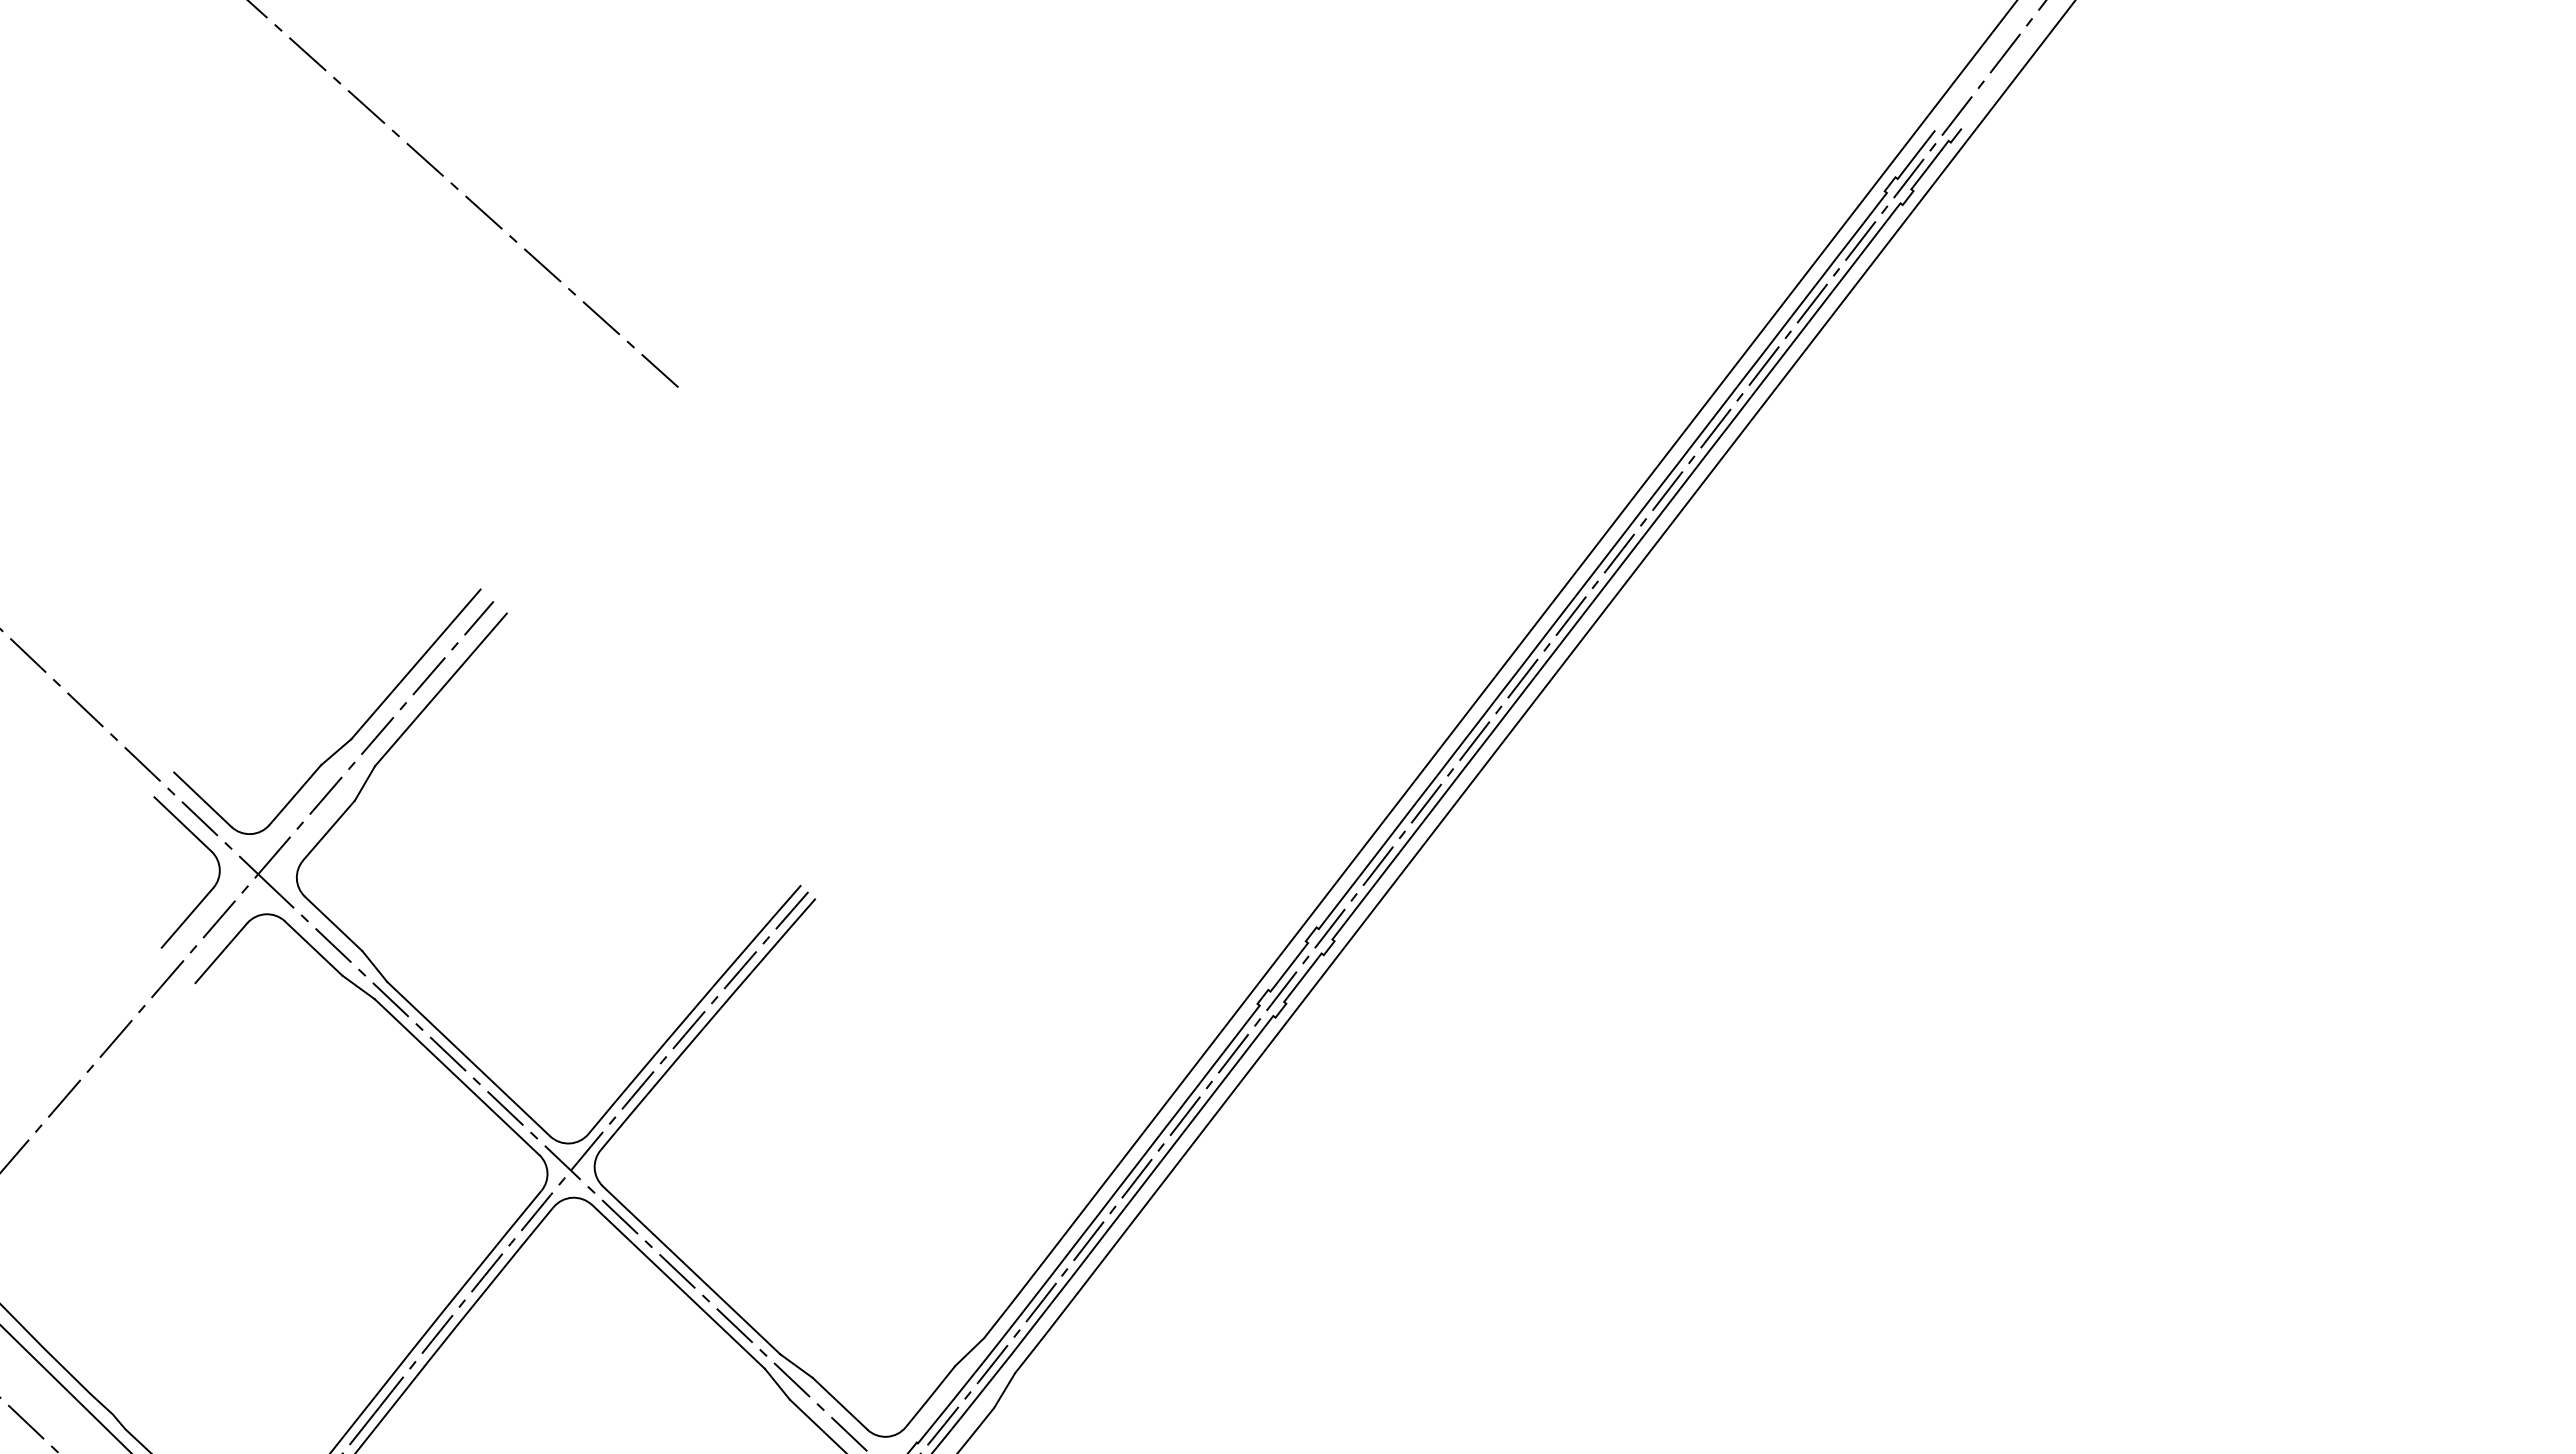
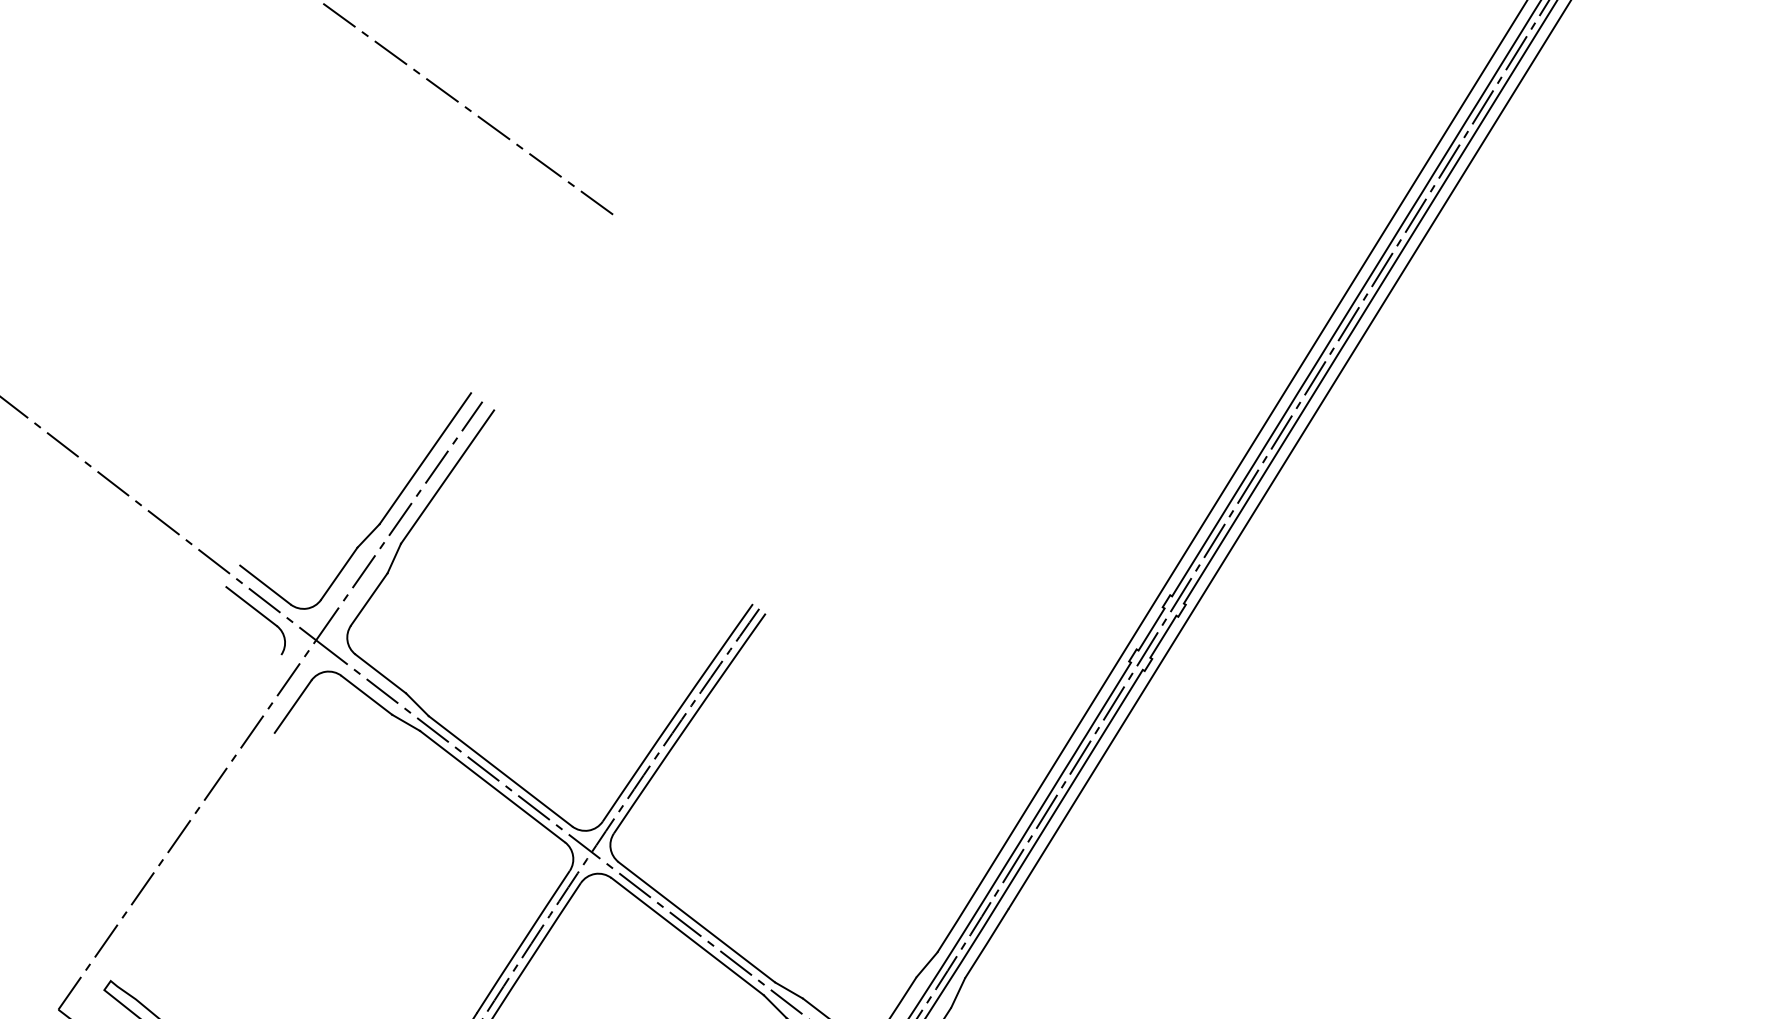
line: (187, 917) -> (262, 680), removed

